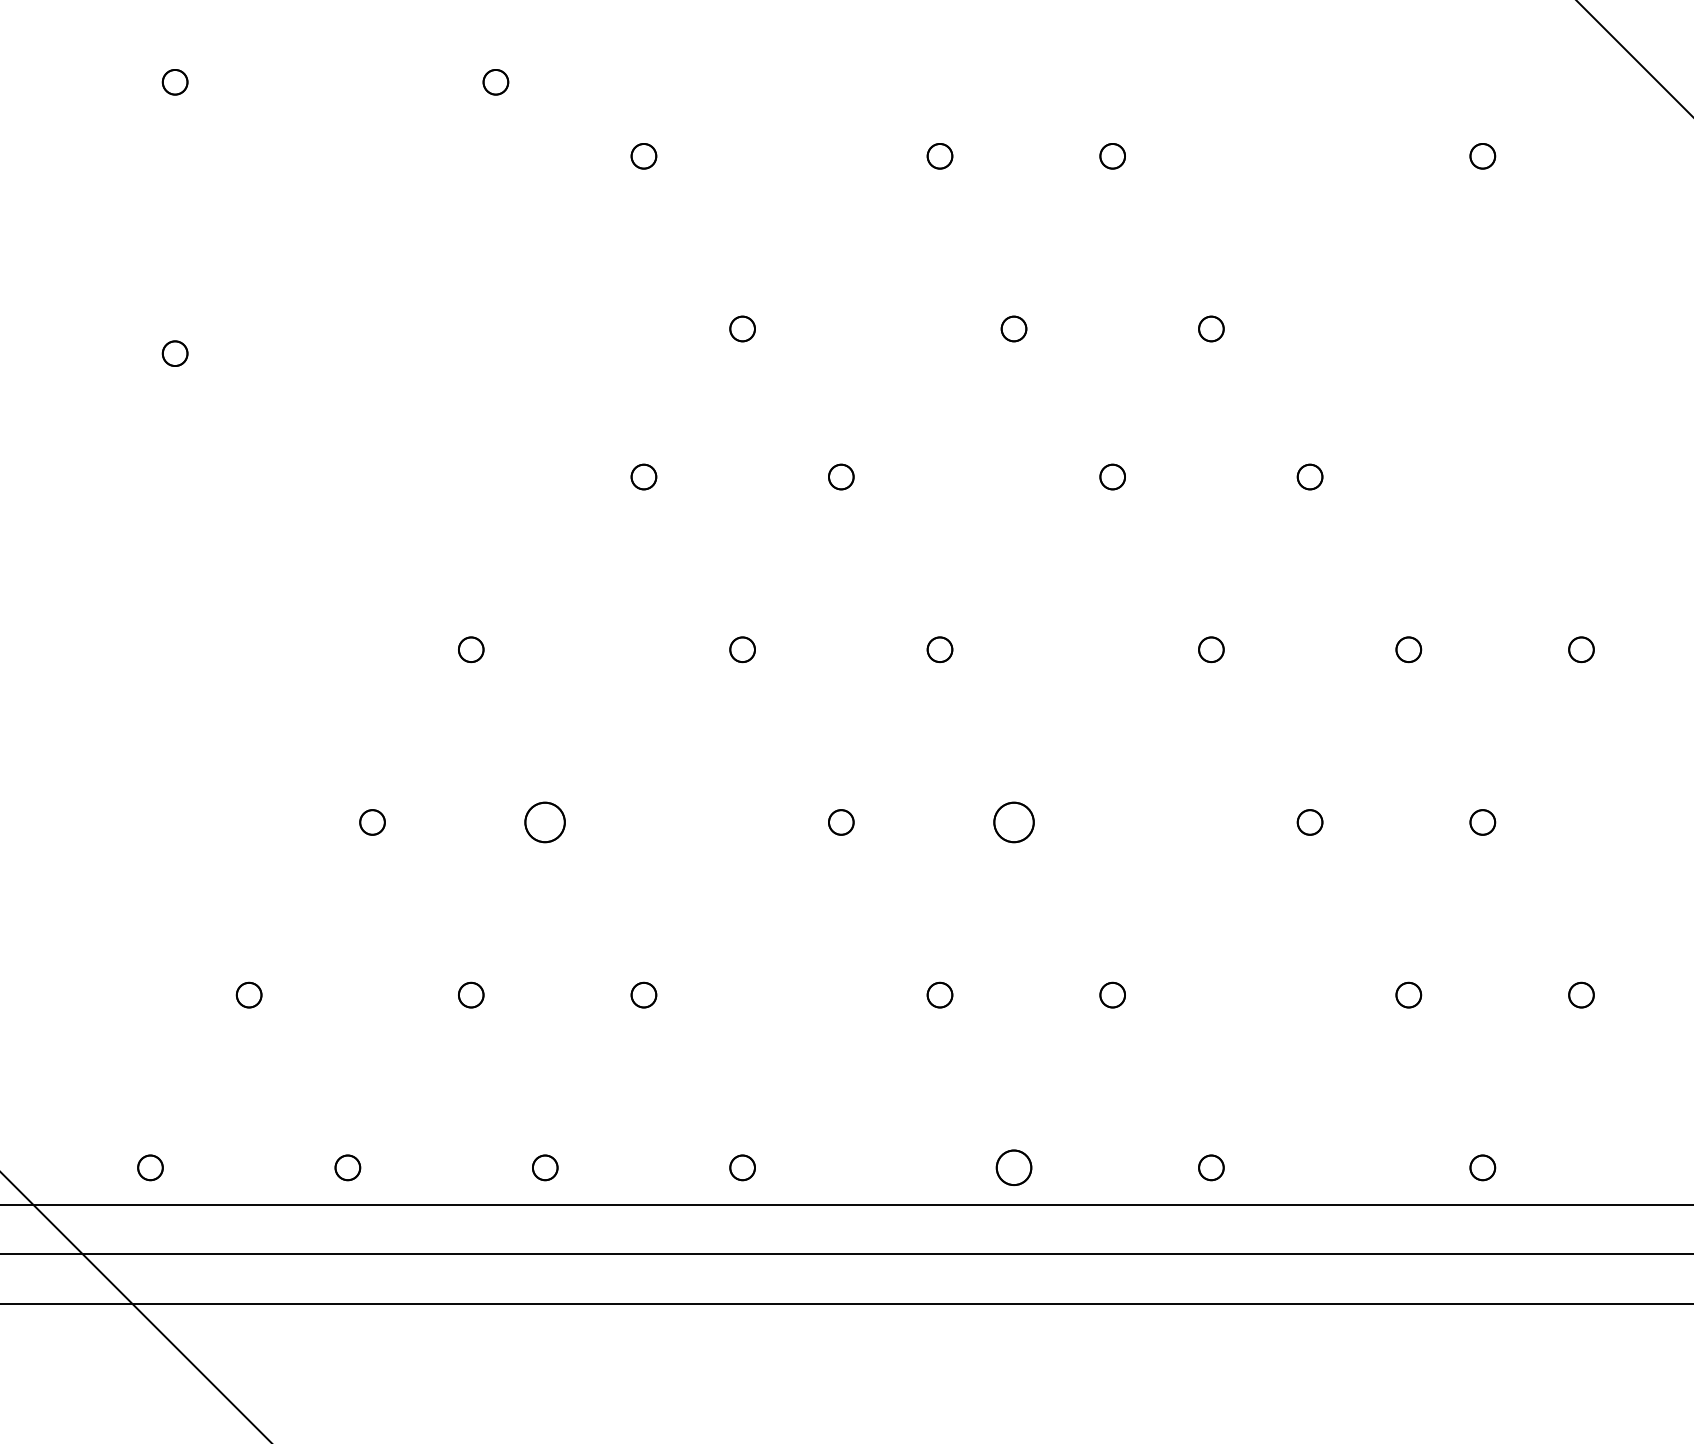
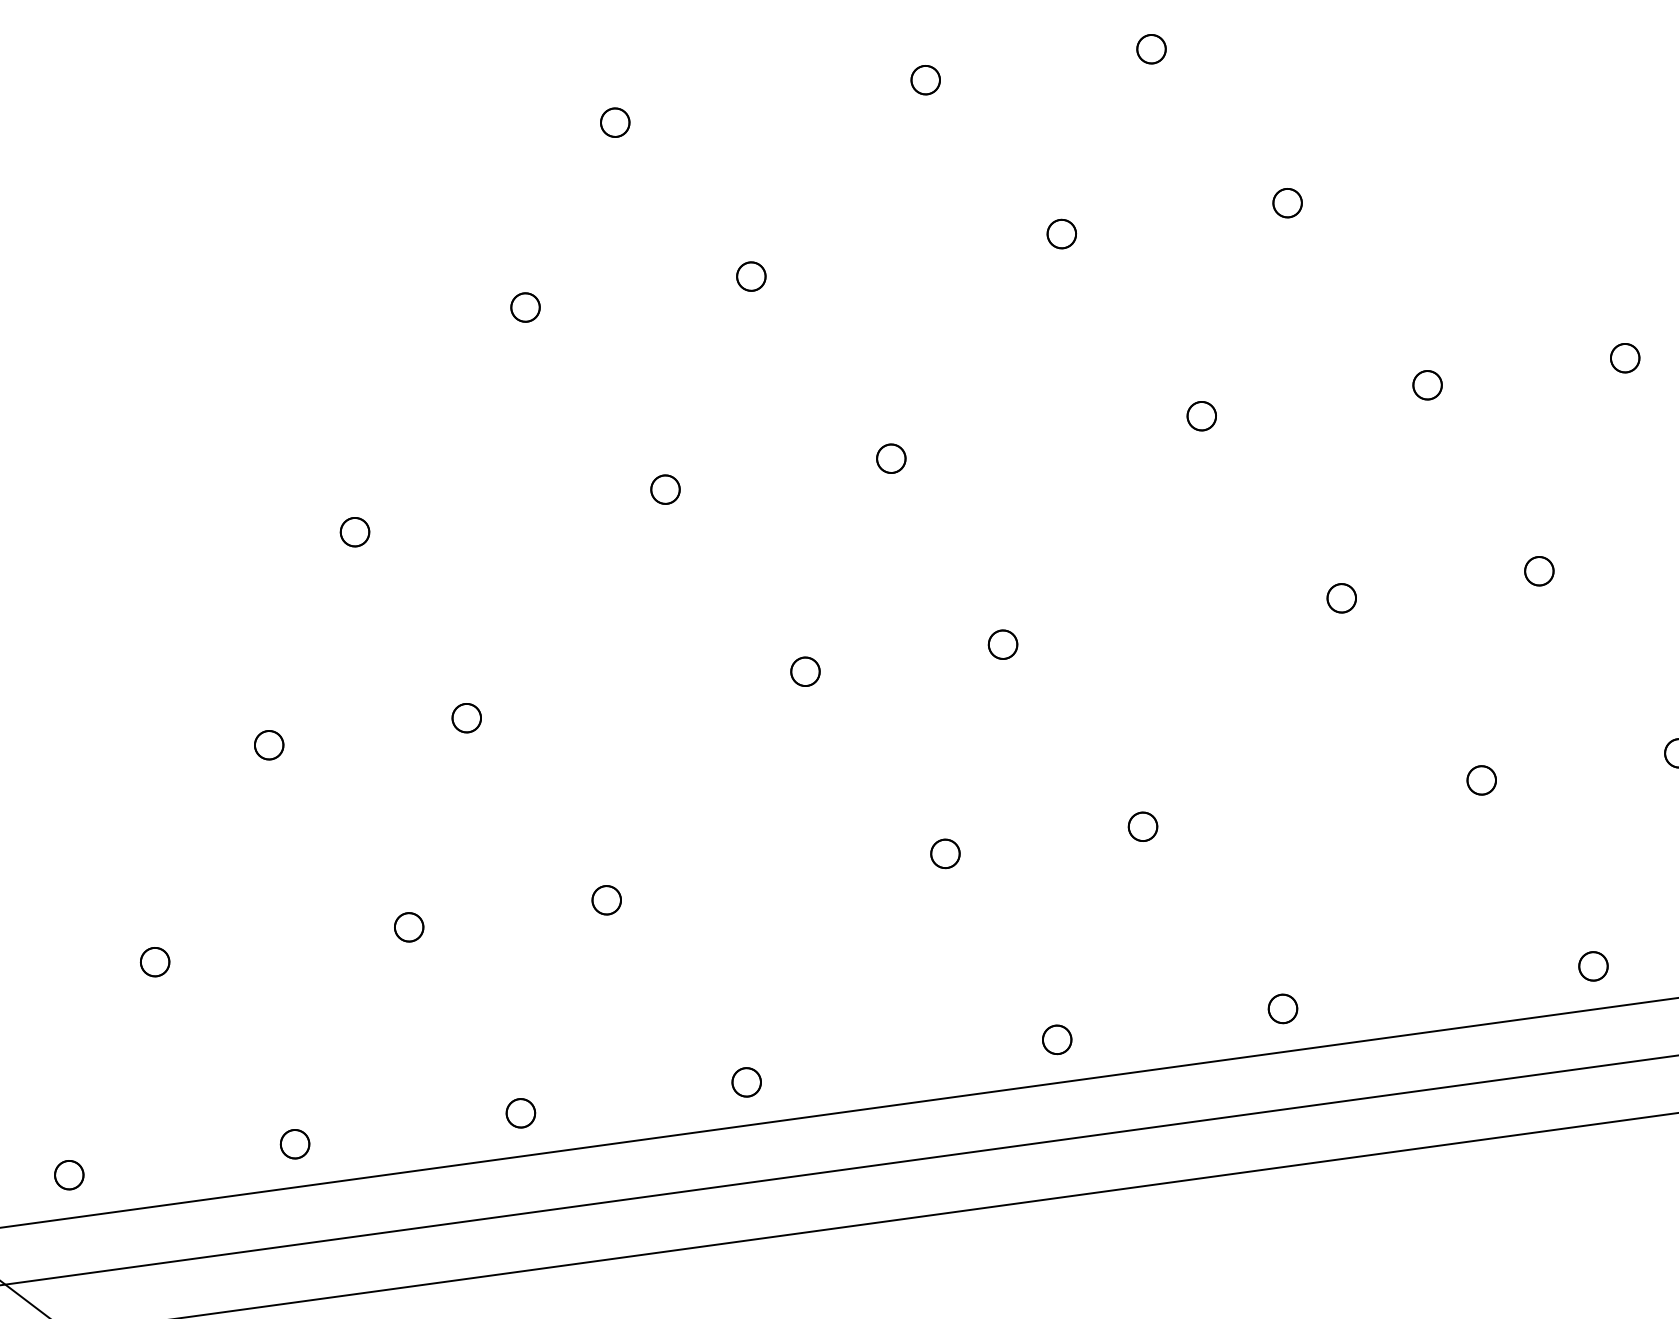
part: (545, 822) -> (467, 718), size x0.62
part: (1013, 822) -> (1002, 644), size x0.62
part: (1013, 1167) -> (1056, 1039), size x0.71

